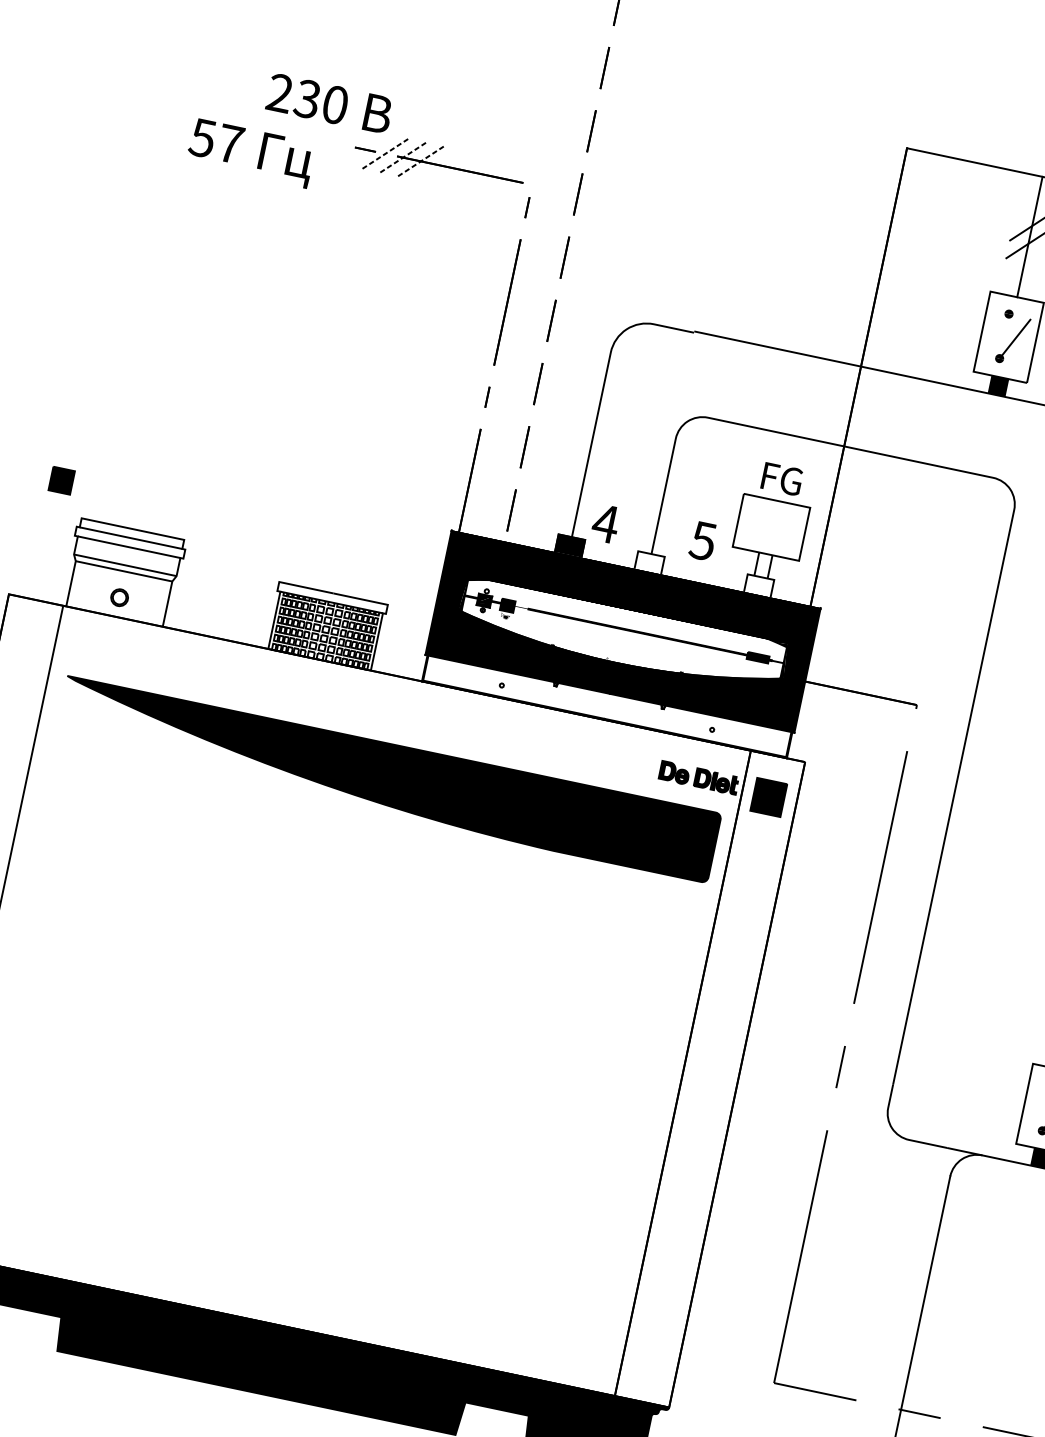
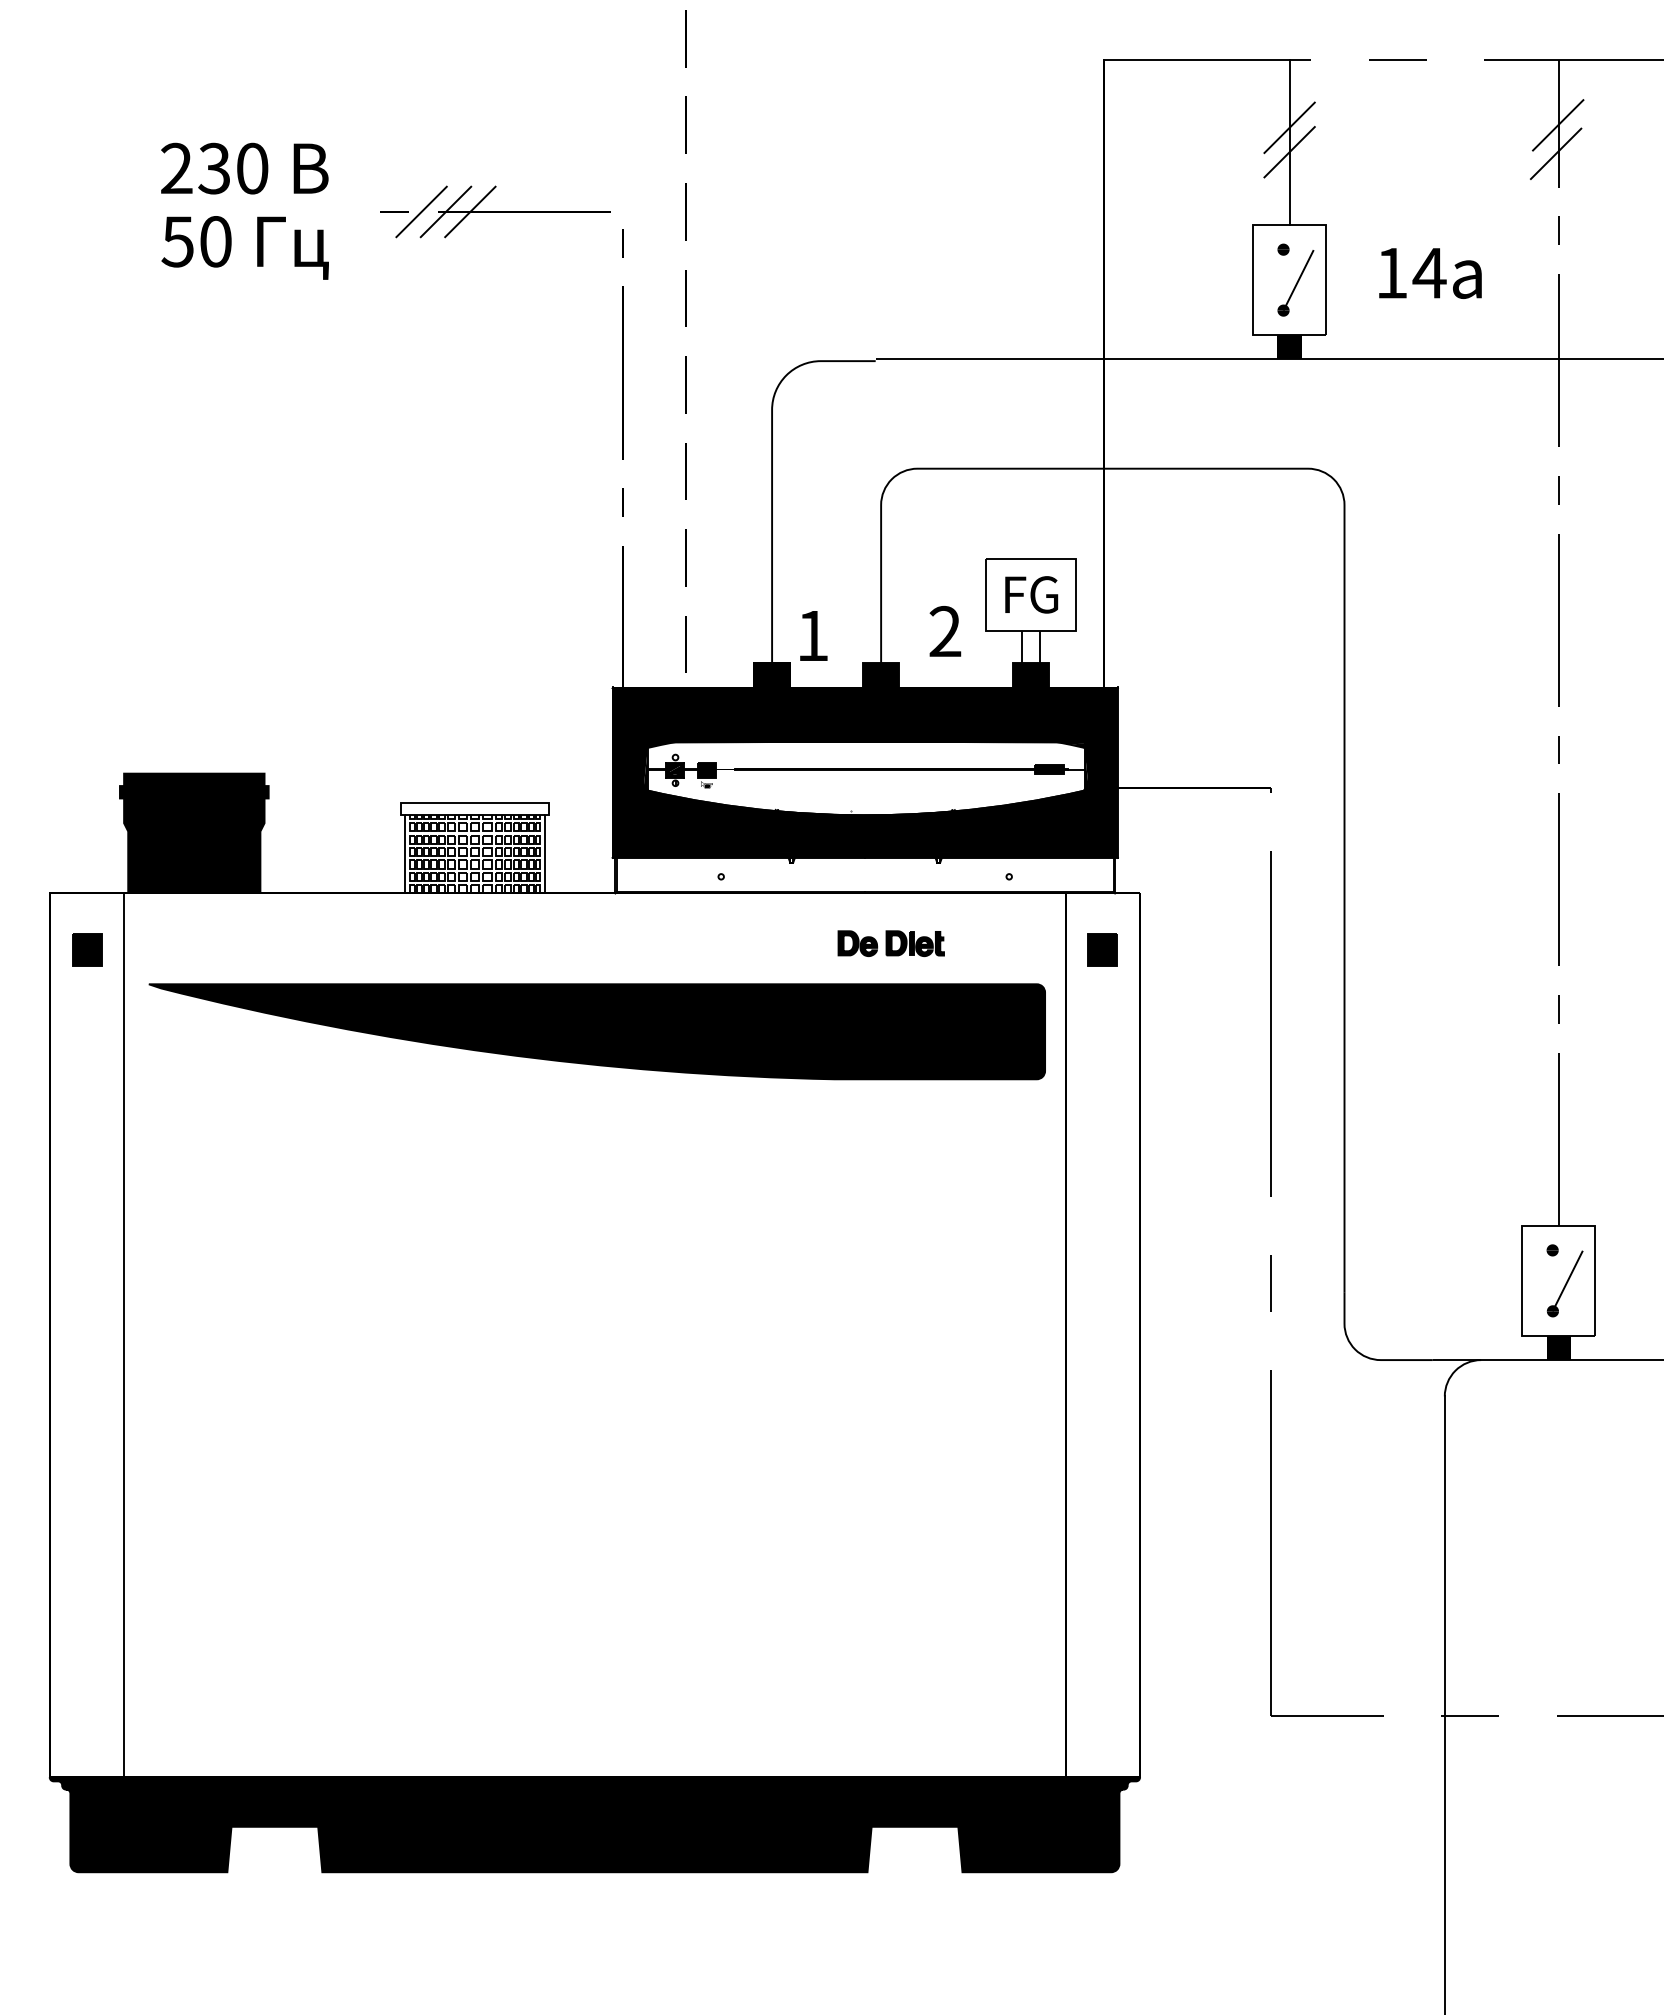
text: (329, 103) -> (244, 168), moved
text: (230, 143) -> (215, 241), 57 -> 50
line: (385, 153) -> (421, 211), dashed -> solid
line: (402, 157) -> (445, 211), dashed -> solid
line: (421, 161) -> (470, 211), dashed -> solid
text: (782, 478) -> (1031, 594), moved
part: (61, 480) -> (87, 949), moved
text: (605, 523) -> (812, 635), 4 -> 1
text: (702, 540) -> (944, 631), 5 -> 2
fill: (649, 563) -> (880, 675), added
fill: (123, 572) -> (193, 833), added
fill: (758, 586) -> (1030, 675), added
part: (698, 777) -> (890, 943), moved
part: (769, 797) -> (1102, 949), size x0.71

